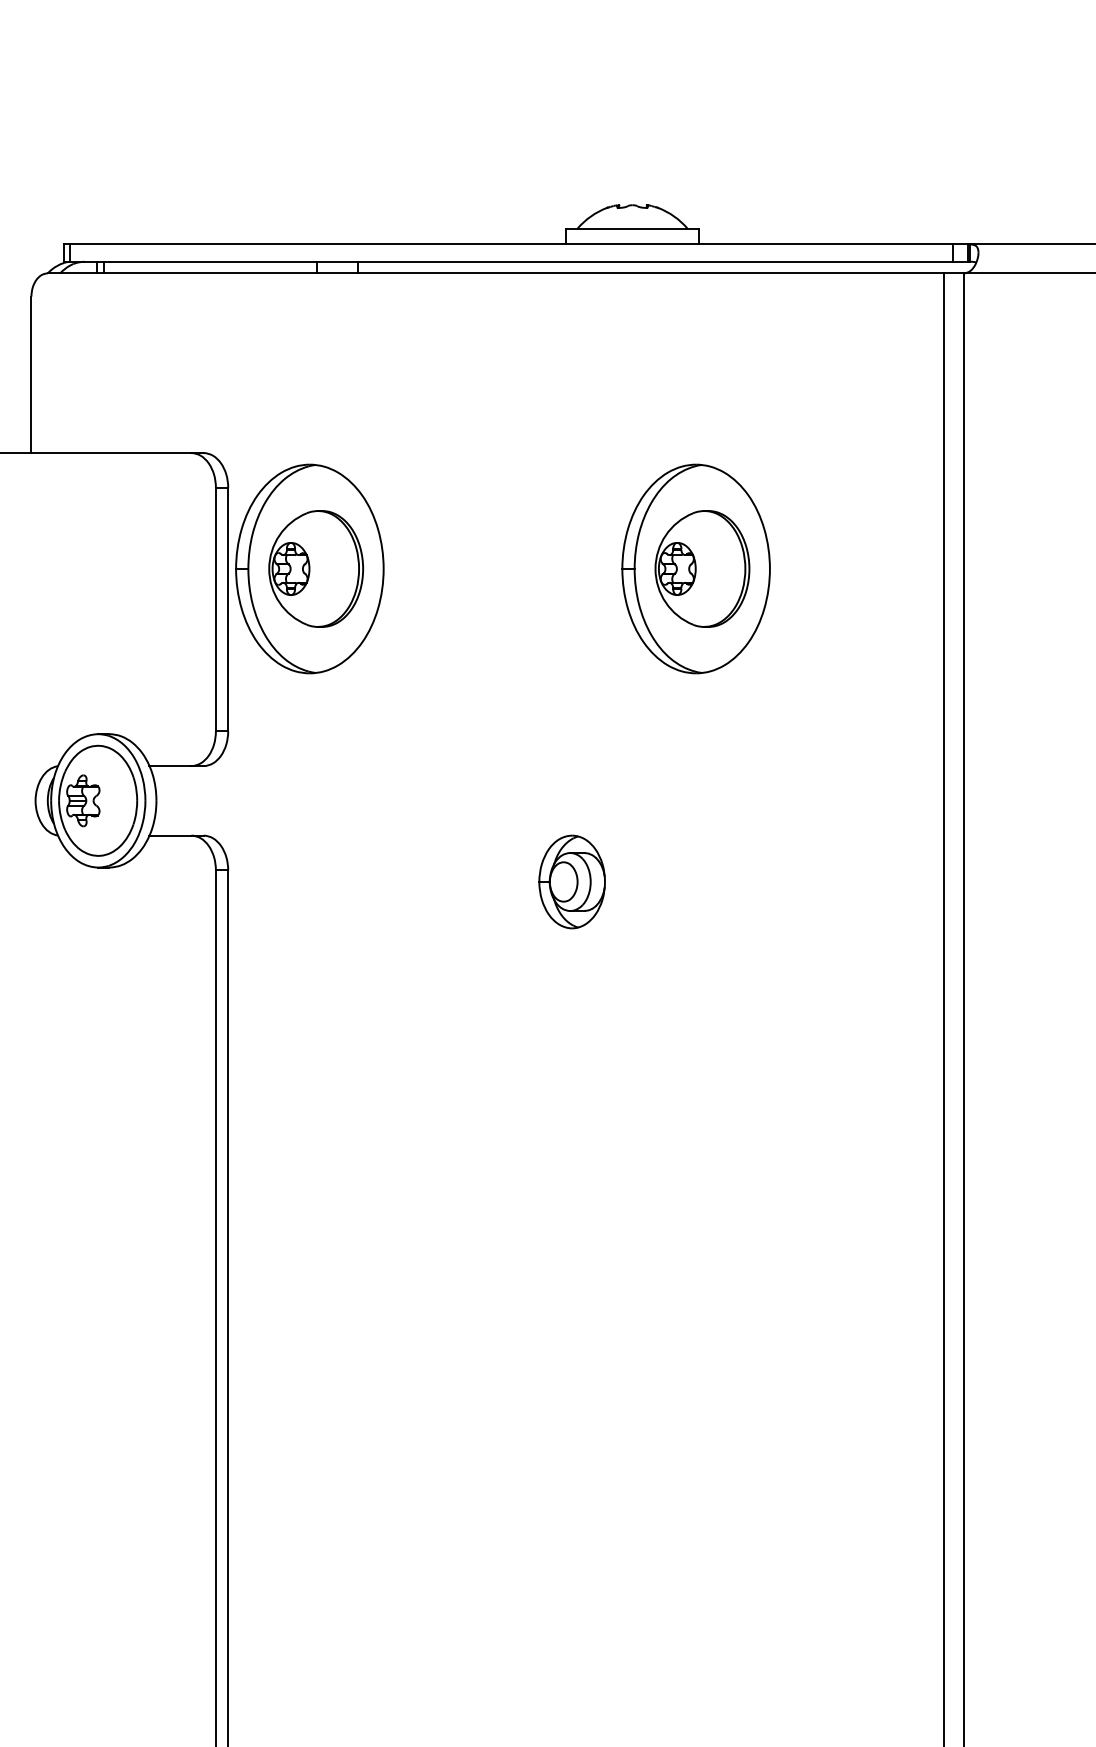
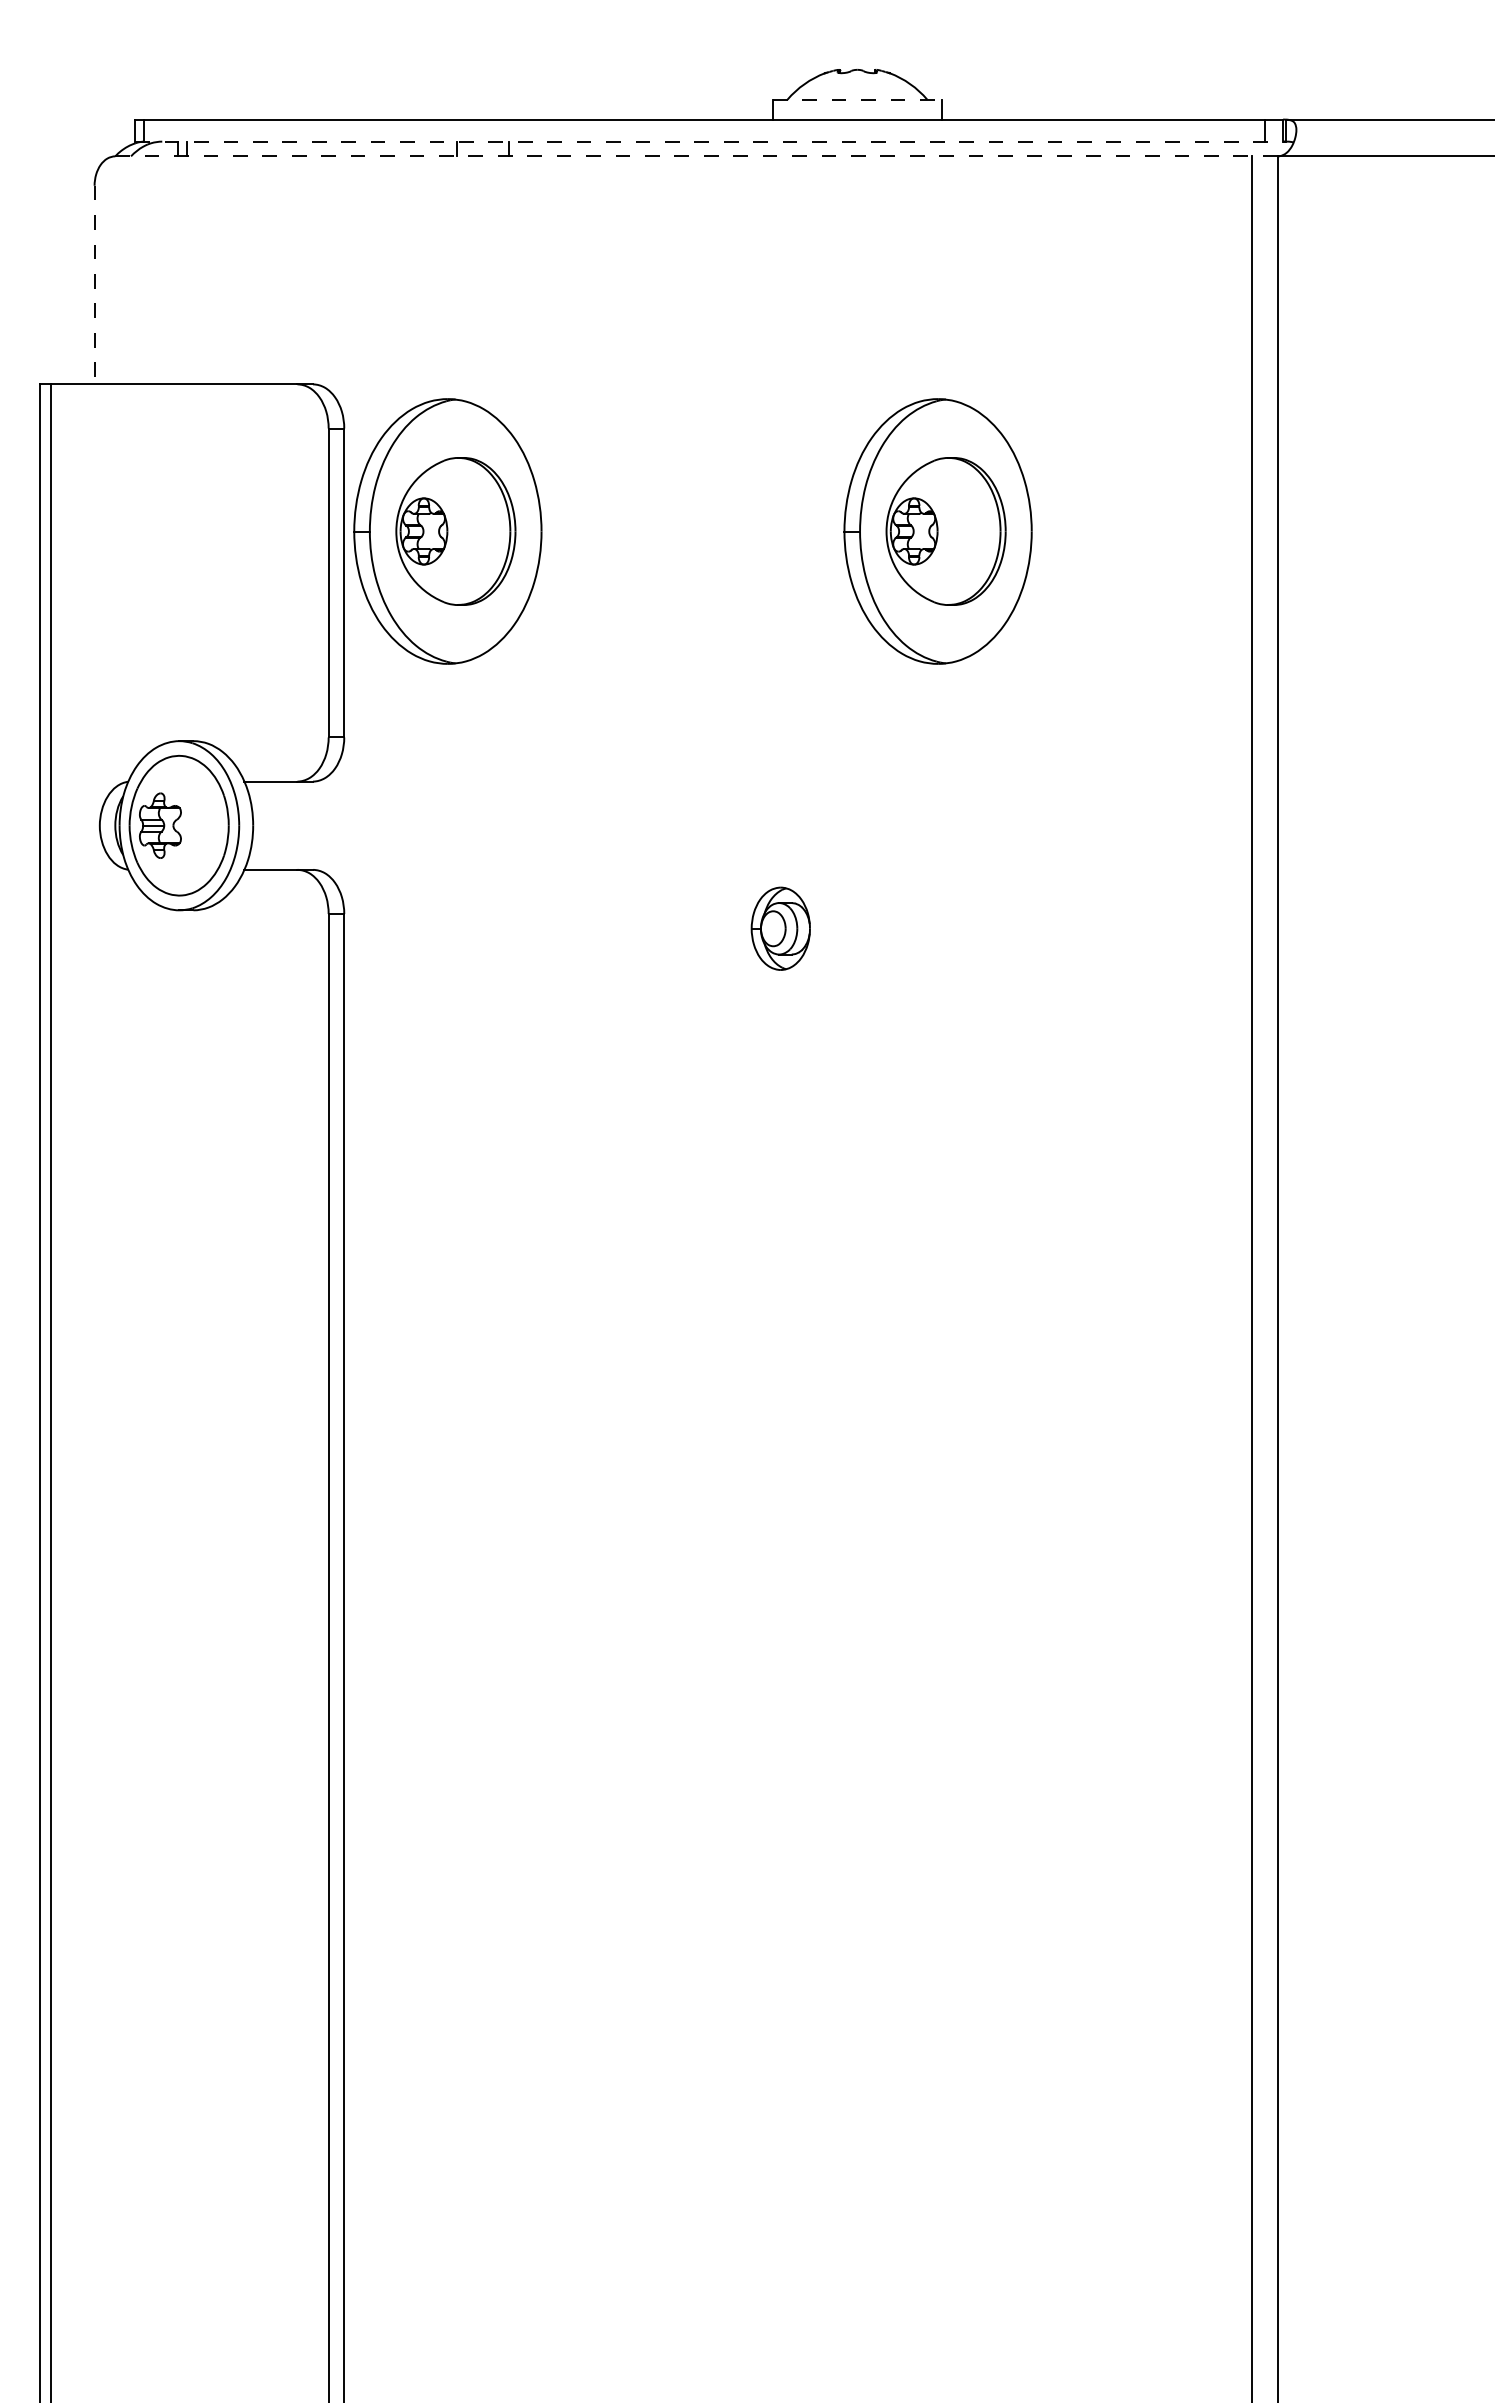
line: (632, 228) -> (857, 99), solid -> dashed
line: (517, 261) -> (711, 141), solid -> dashed
line: (506, 273) -> (697, 156), solid -> dashed
line: (31, 375) -> (94, 285), solid -> dashed
part: (571, 881) -> (780, 928), size x0.7

